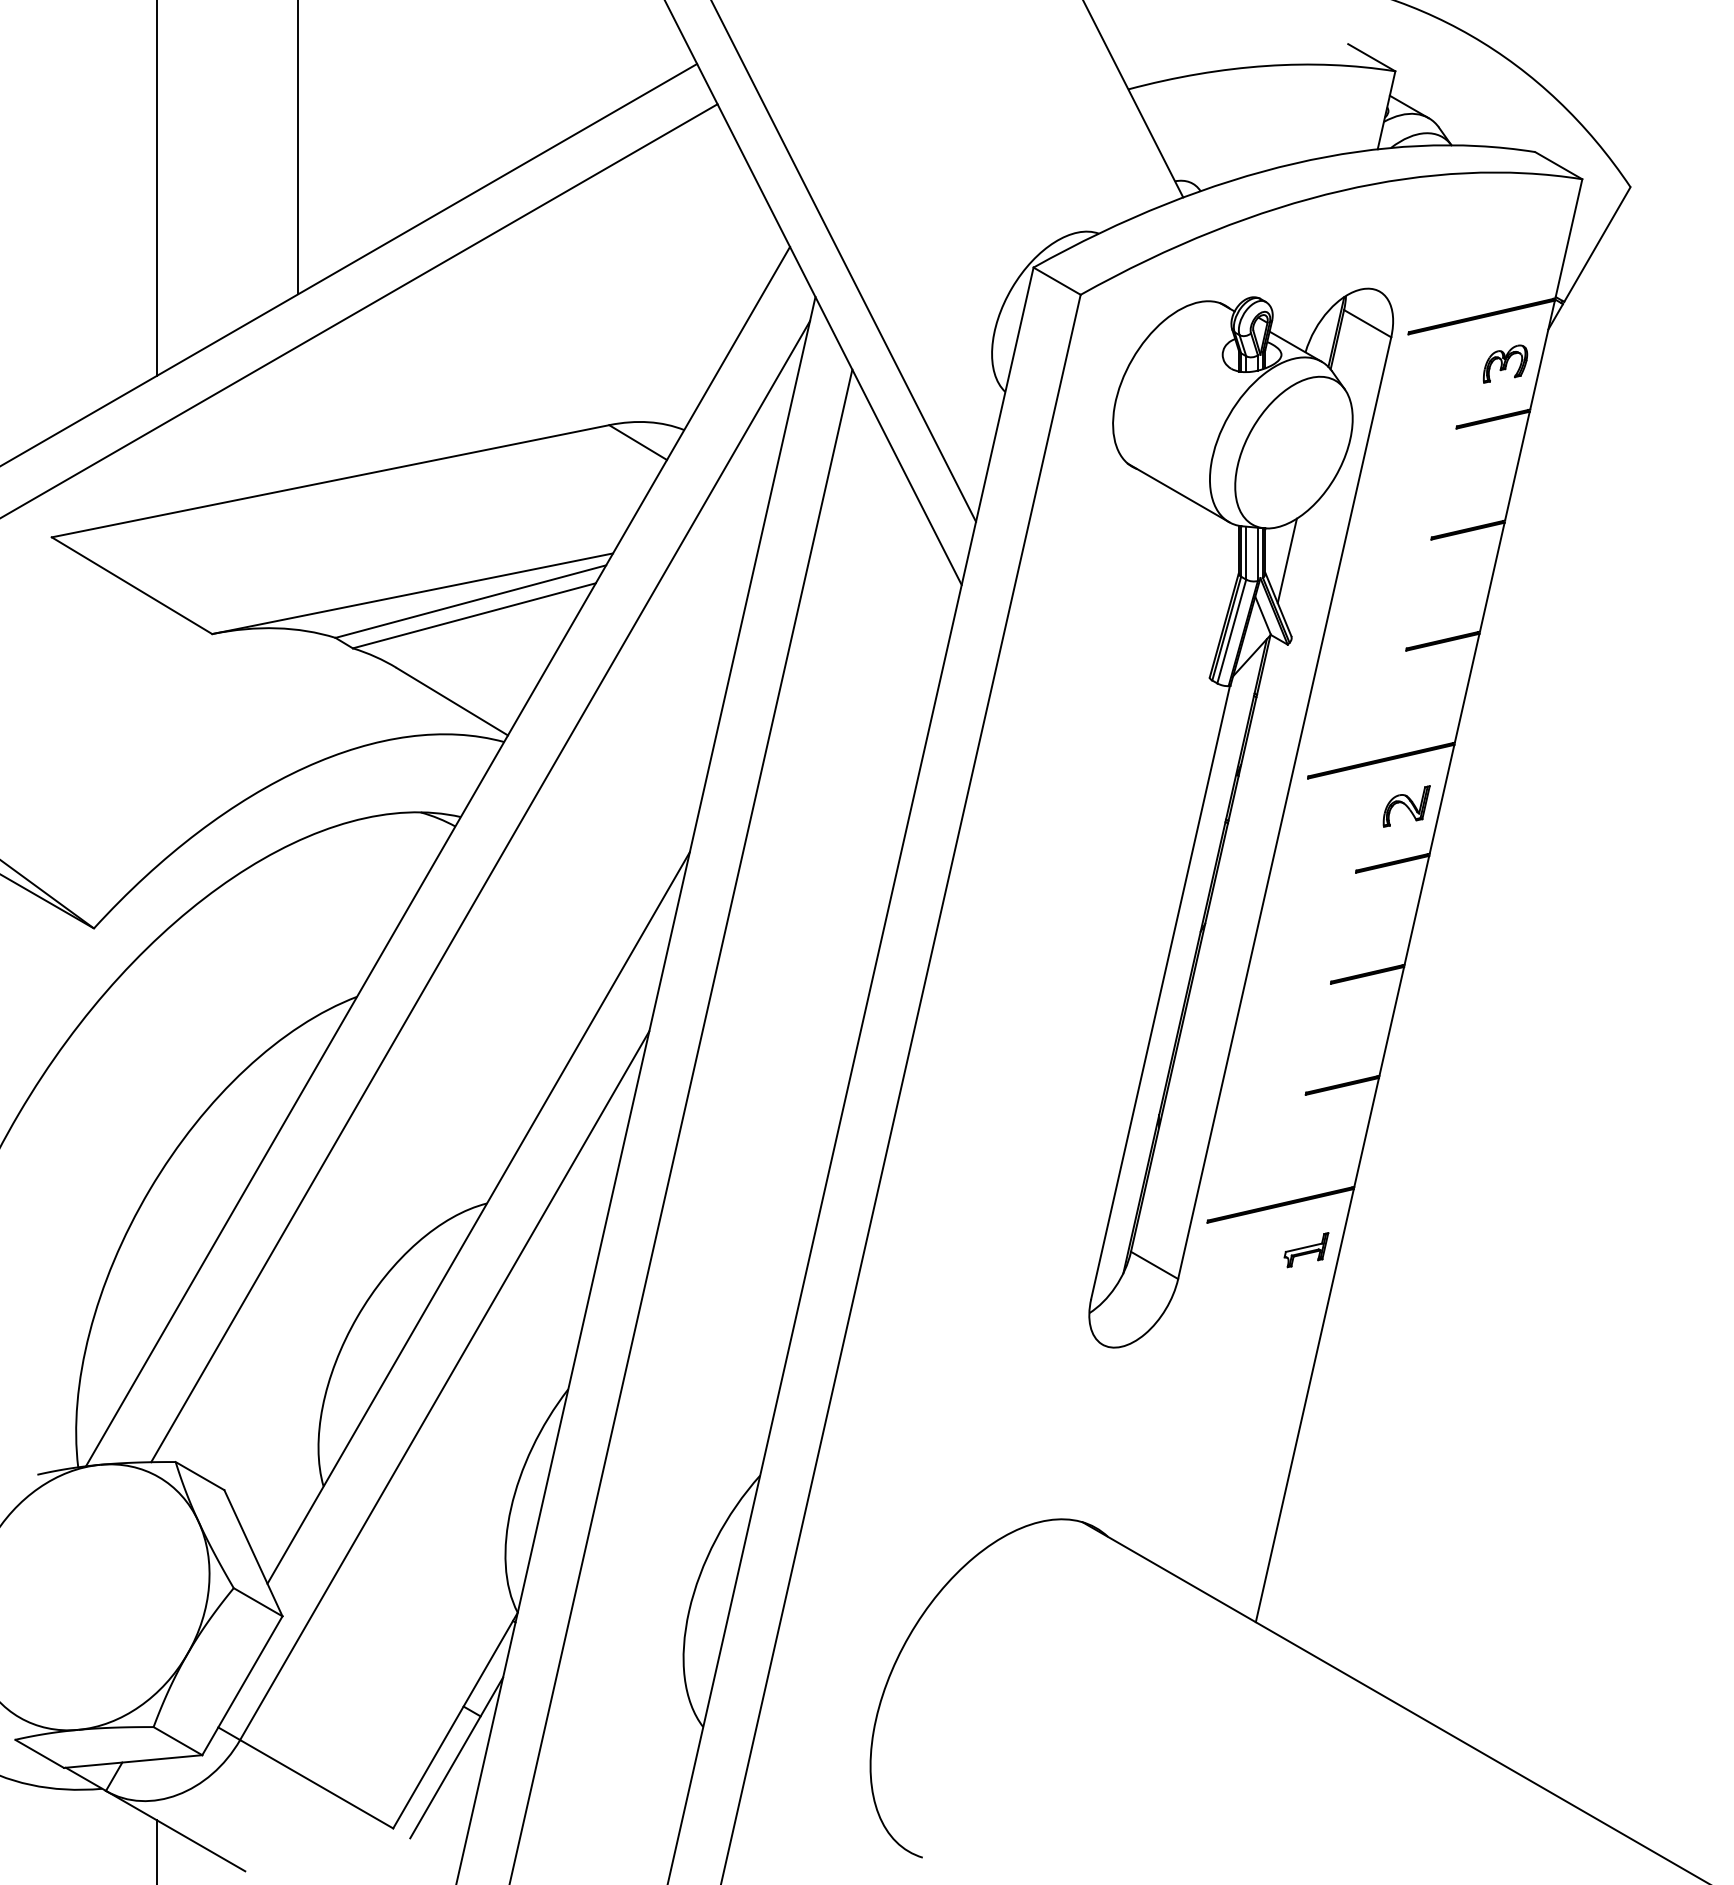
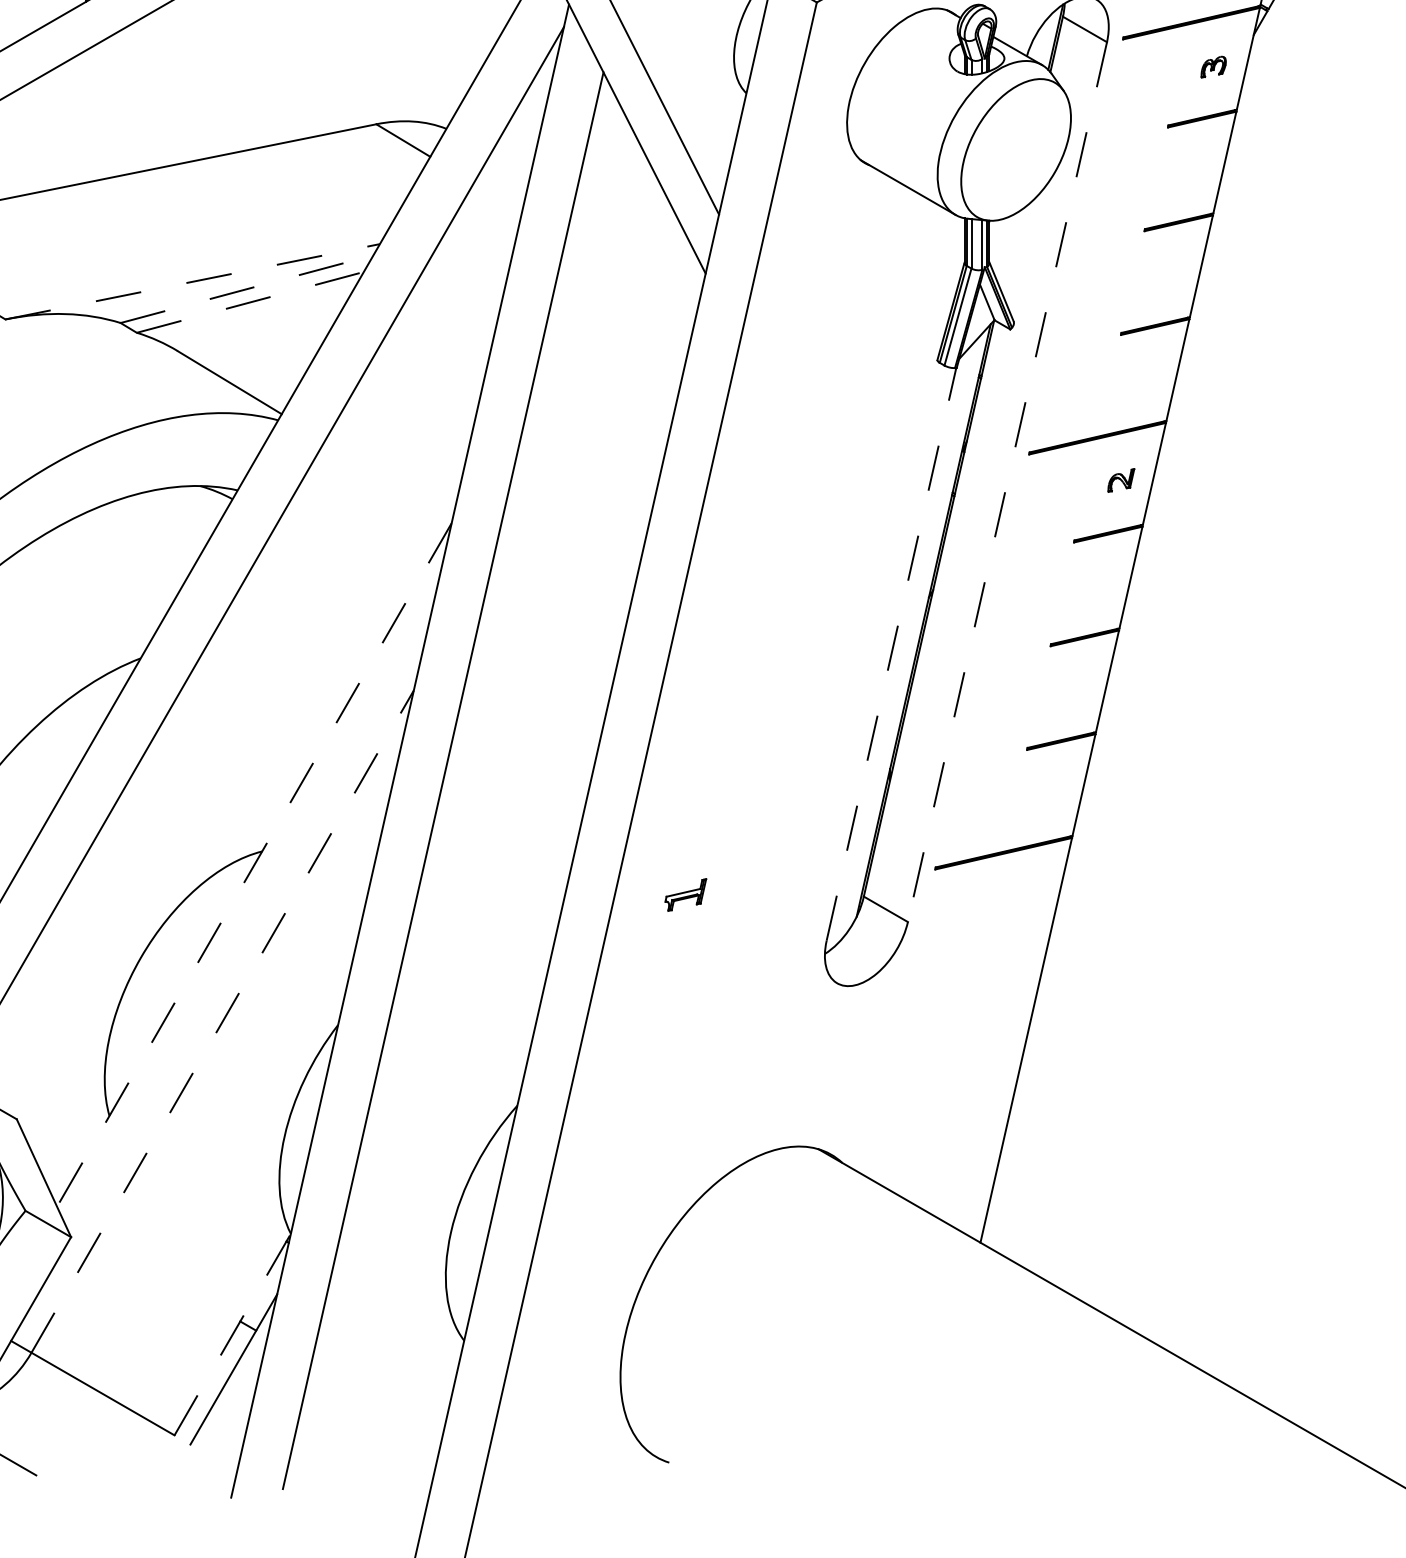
part: (1505, 363) -> (1213, 66), size x0.6
line: (1286, 560) -> (1009, 250), removed
line: (413, 593) -> (193, 281), solid -> dashed
line: (471, 601) -> (247, 289), solid -> dashed
line: (474, 615) -> (250, 302), solid -> dashed
part: (1406, 806) -> (1121, 480), size x0.6
line: (1284, 808) -> (1007, 482), solid -> dashed
line: (1160, 991) -> (891, 653), solid -> dashed
line: (478, 1218) -> (254, 865), solid -> dashed
part: (1306, 1250) -> (685, 895), moved
line: (444, 1385) -> (222, 1021), solid -> dashed
line: (455, 1720) -> (232, 1334), solid -> dashed

